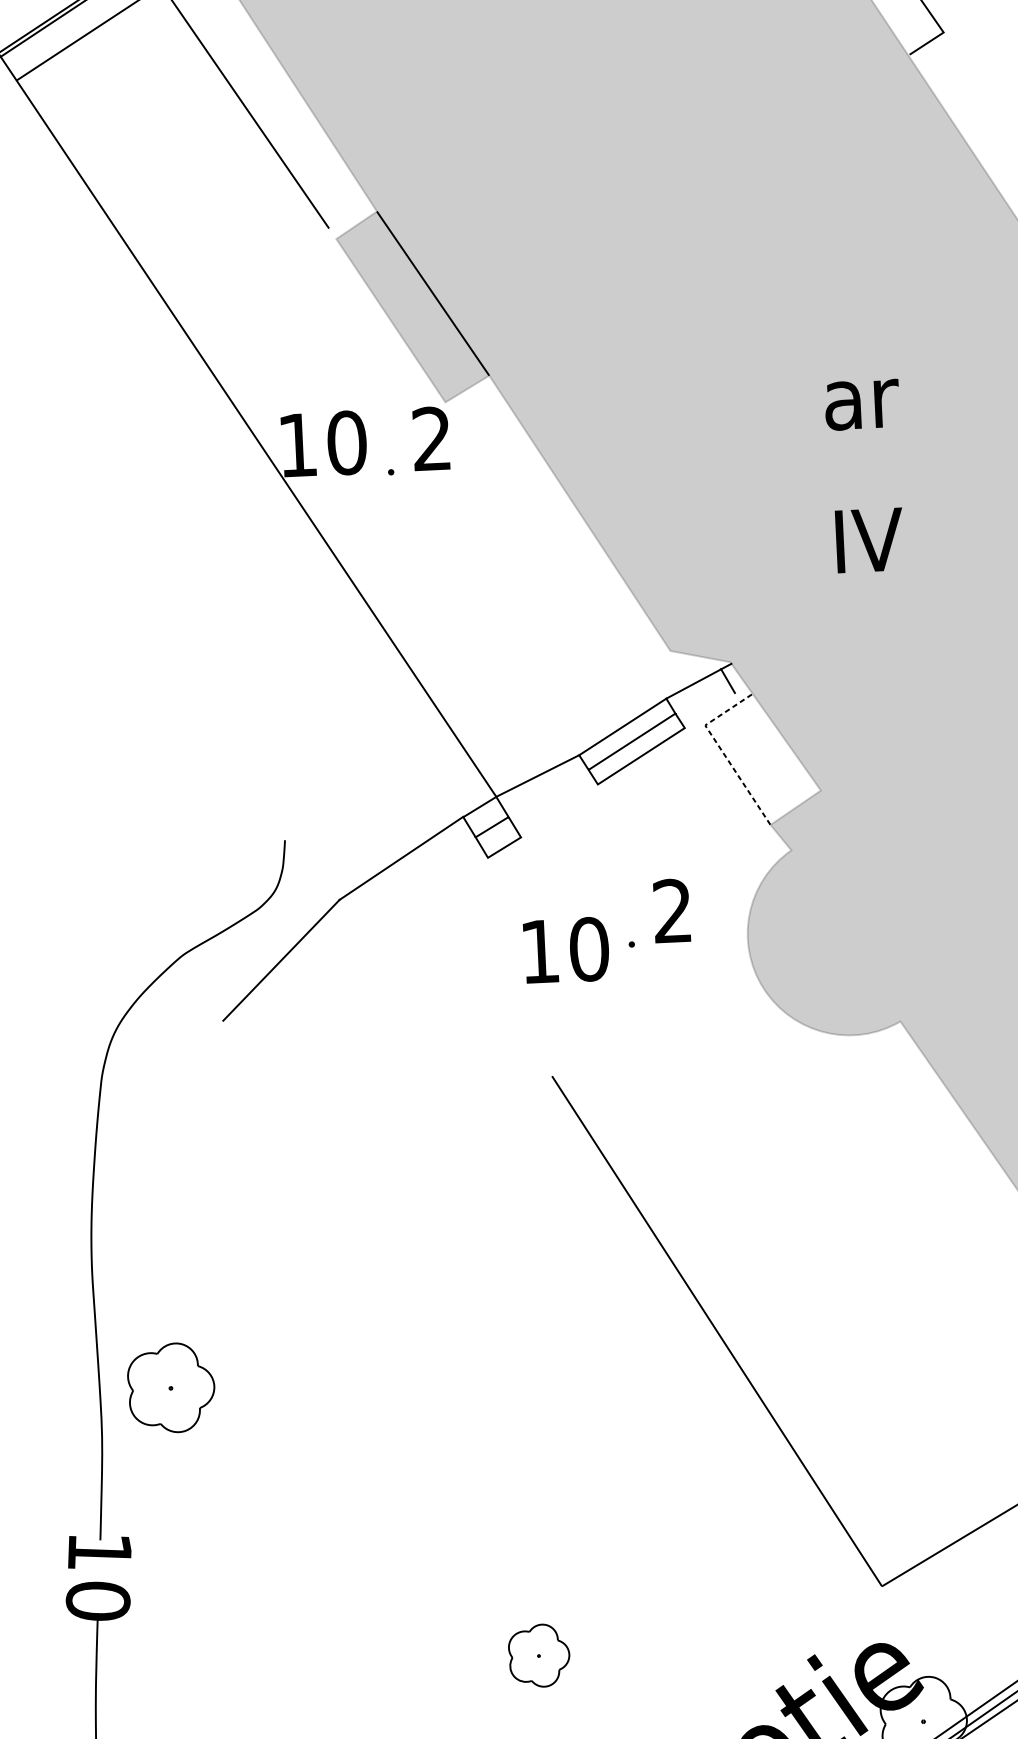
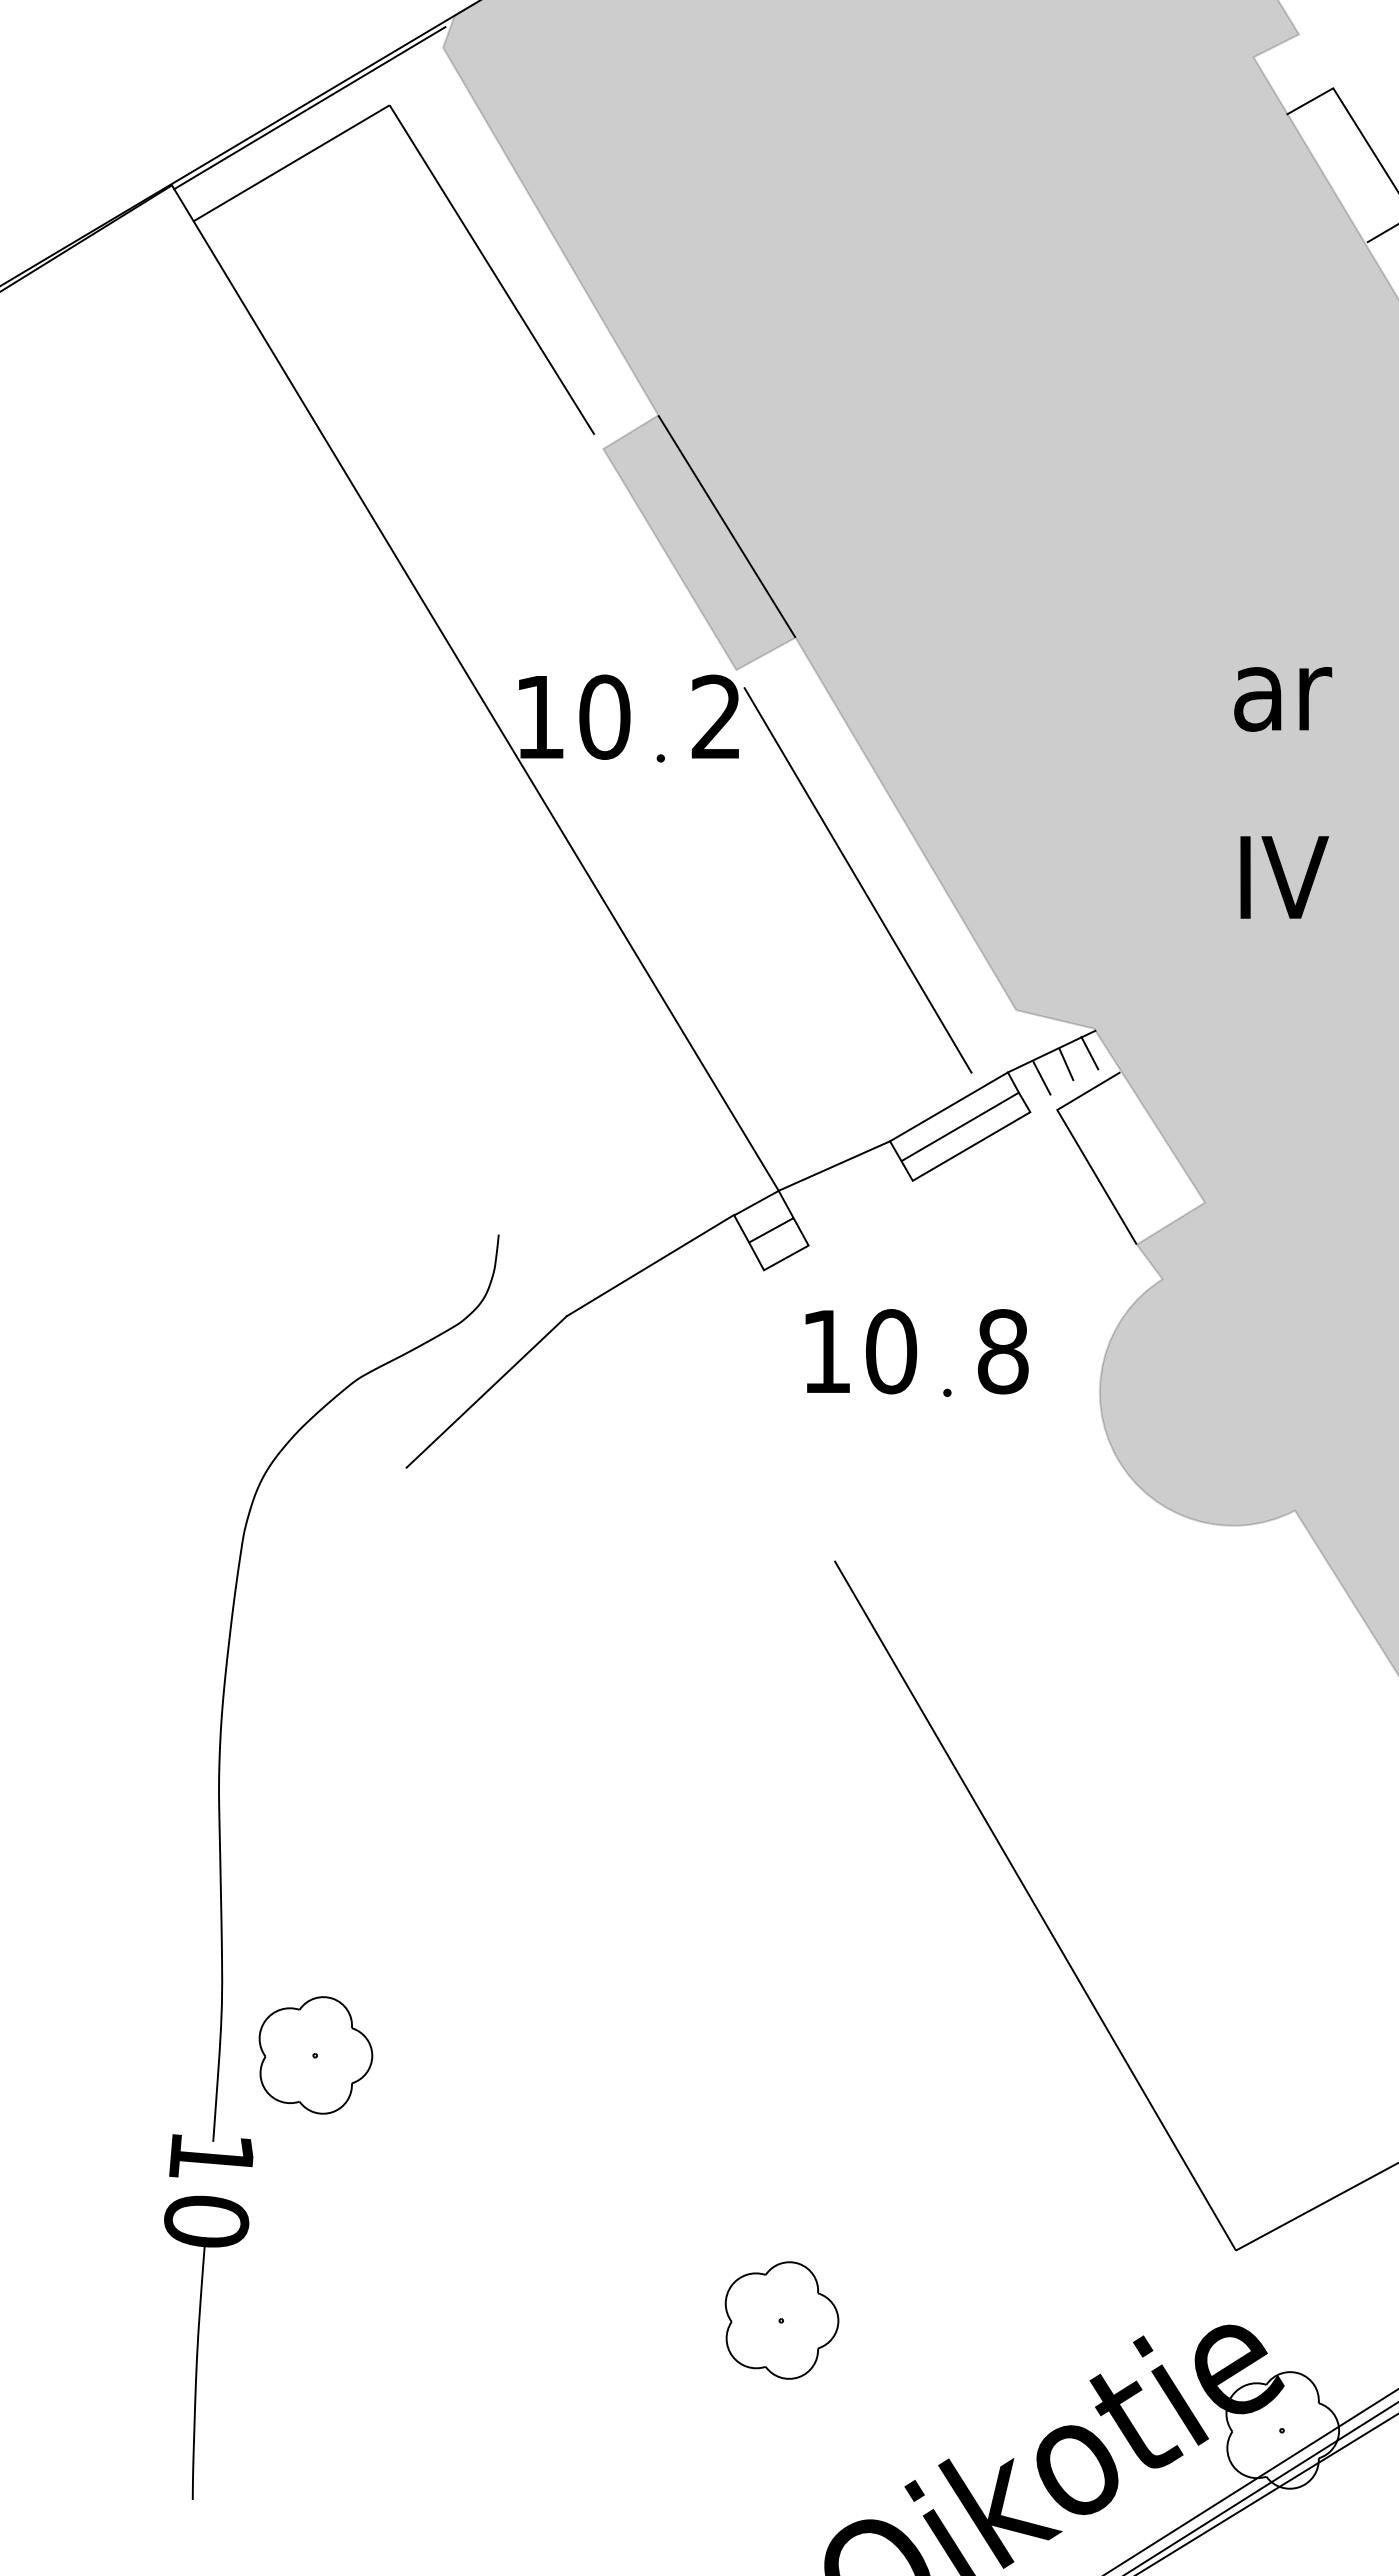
line: (545, 558) -> (857, 880), added
line: (710, 690) -> (1066, 1064), added
line: (692, 702) -> (1041, 1078), added
line: (722, 751) -> (1078, 1145), dashed -> solid
text: (672, 911) -> (1002, 1351), 2 -> 8
text: (566, 950) -> (861, 1351), moved
part: (171, 1388) -> (315, 2055), moved
part: (538, 1655) -> (781, 2320), size x1.43

